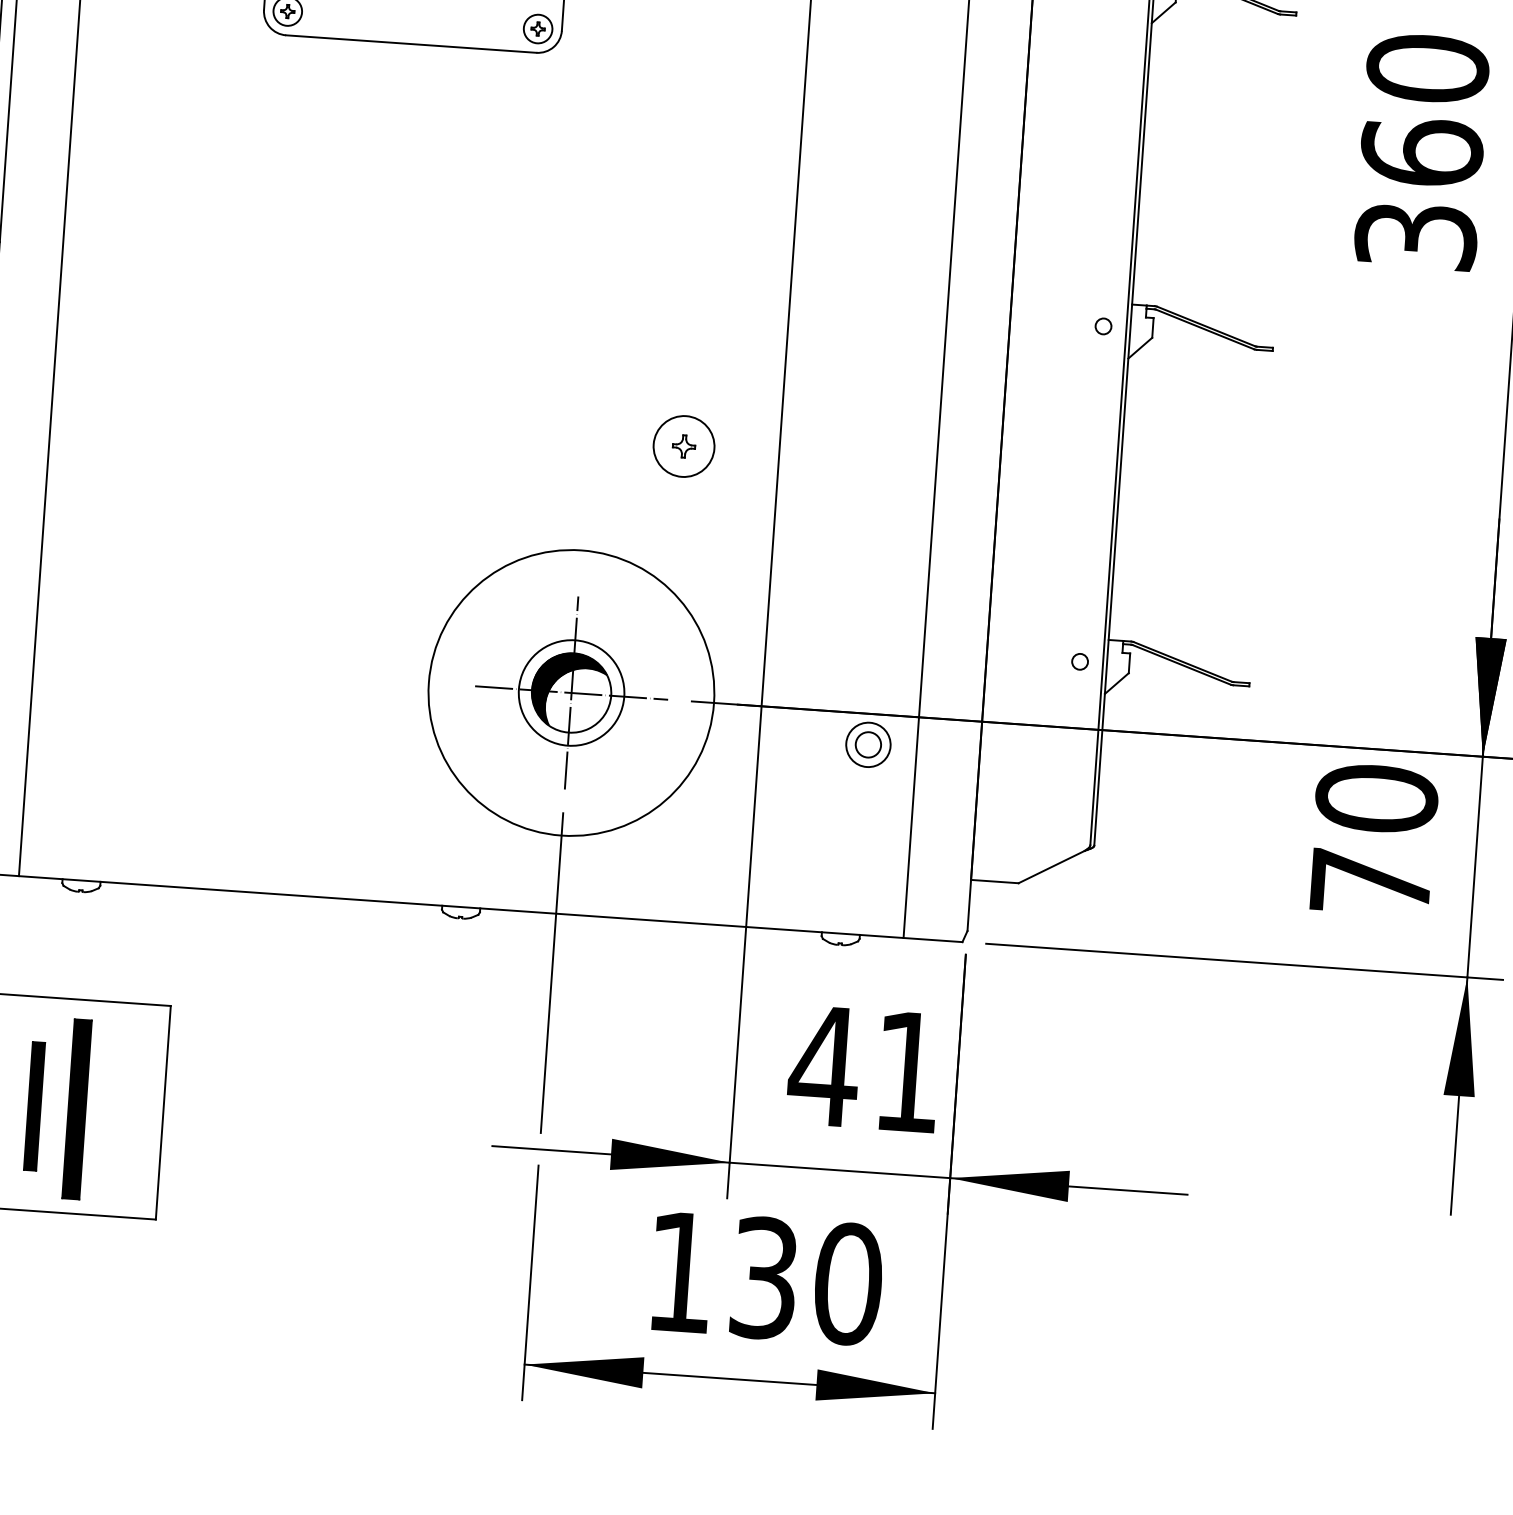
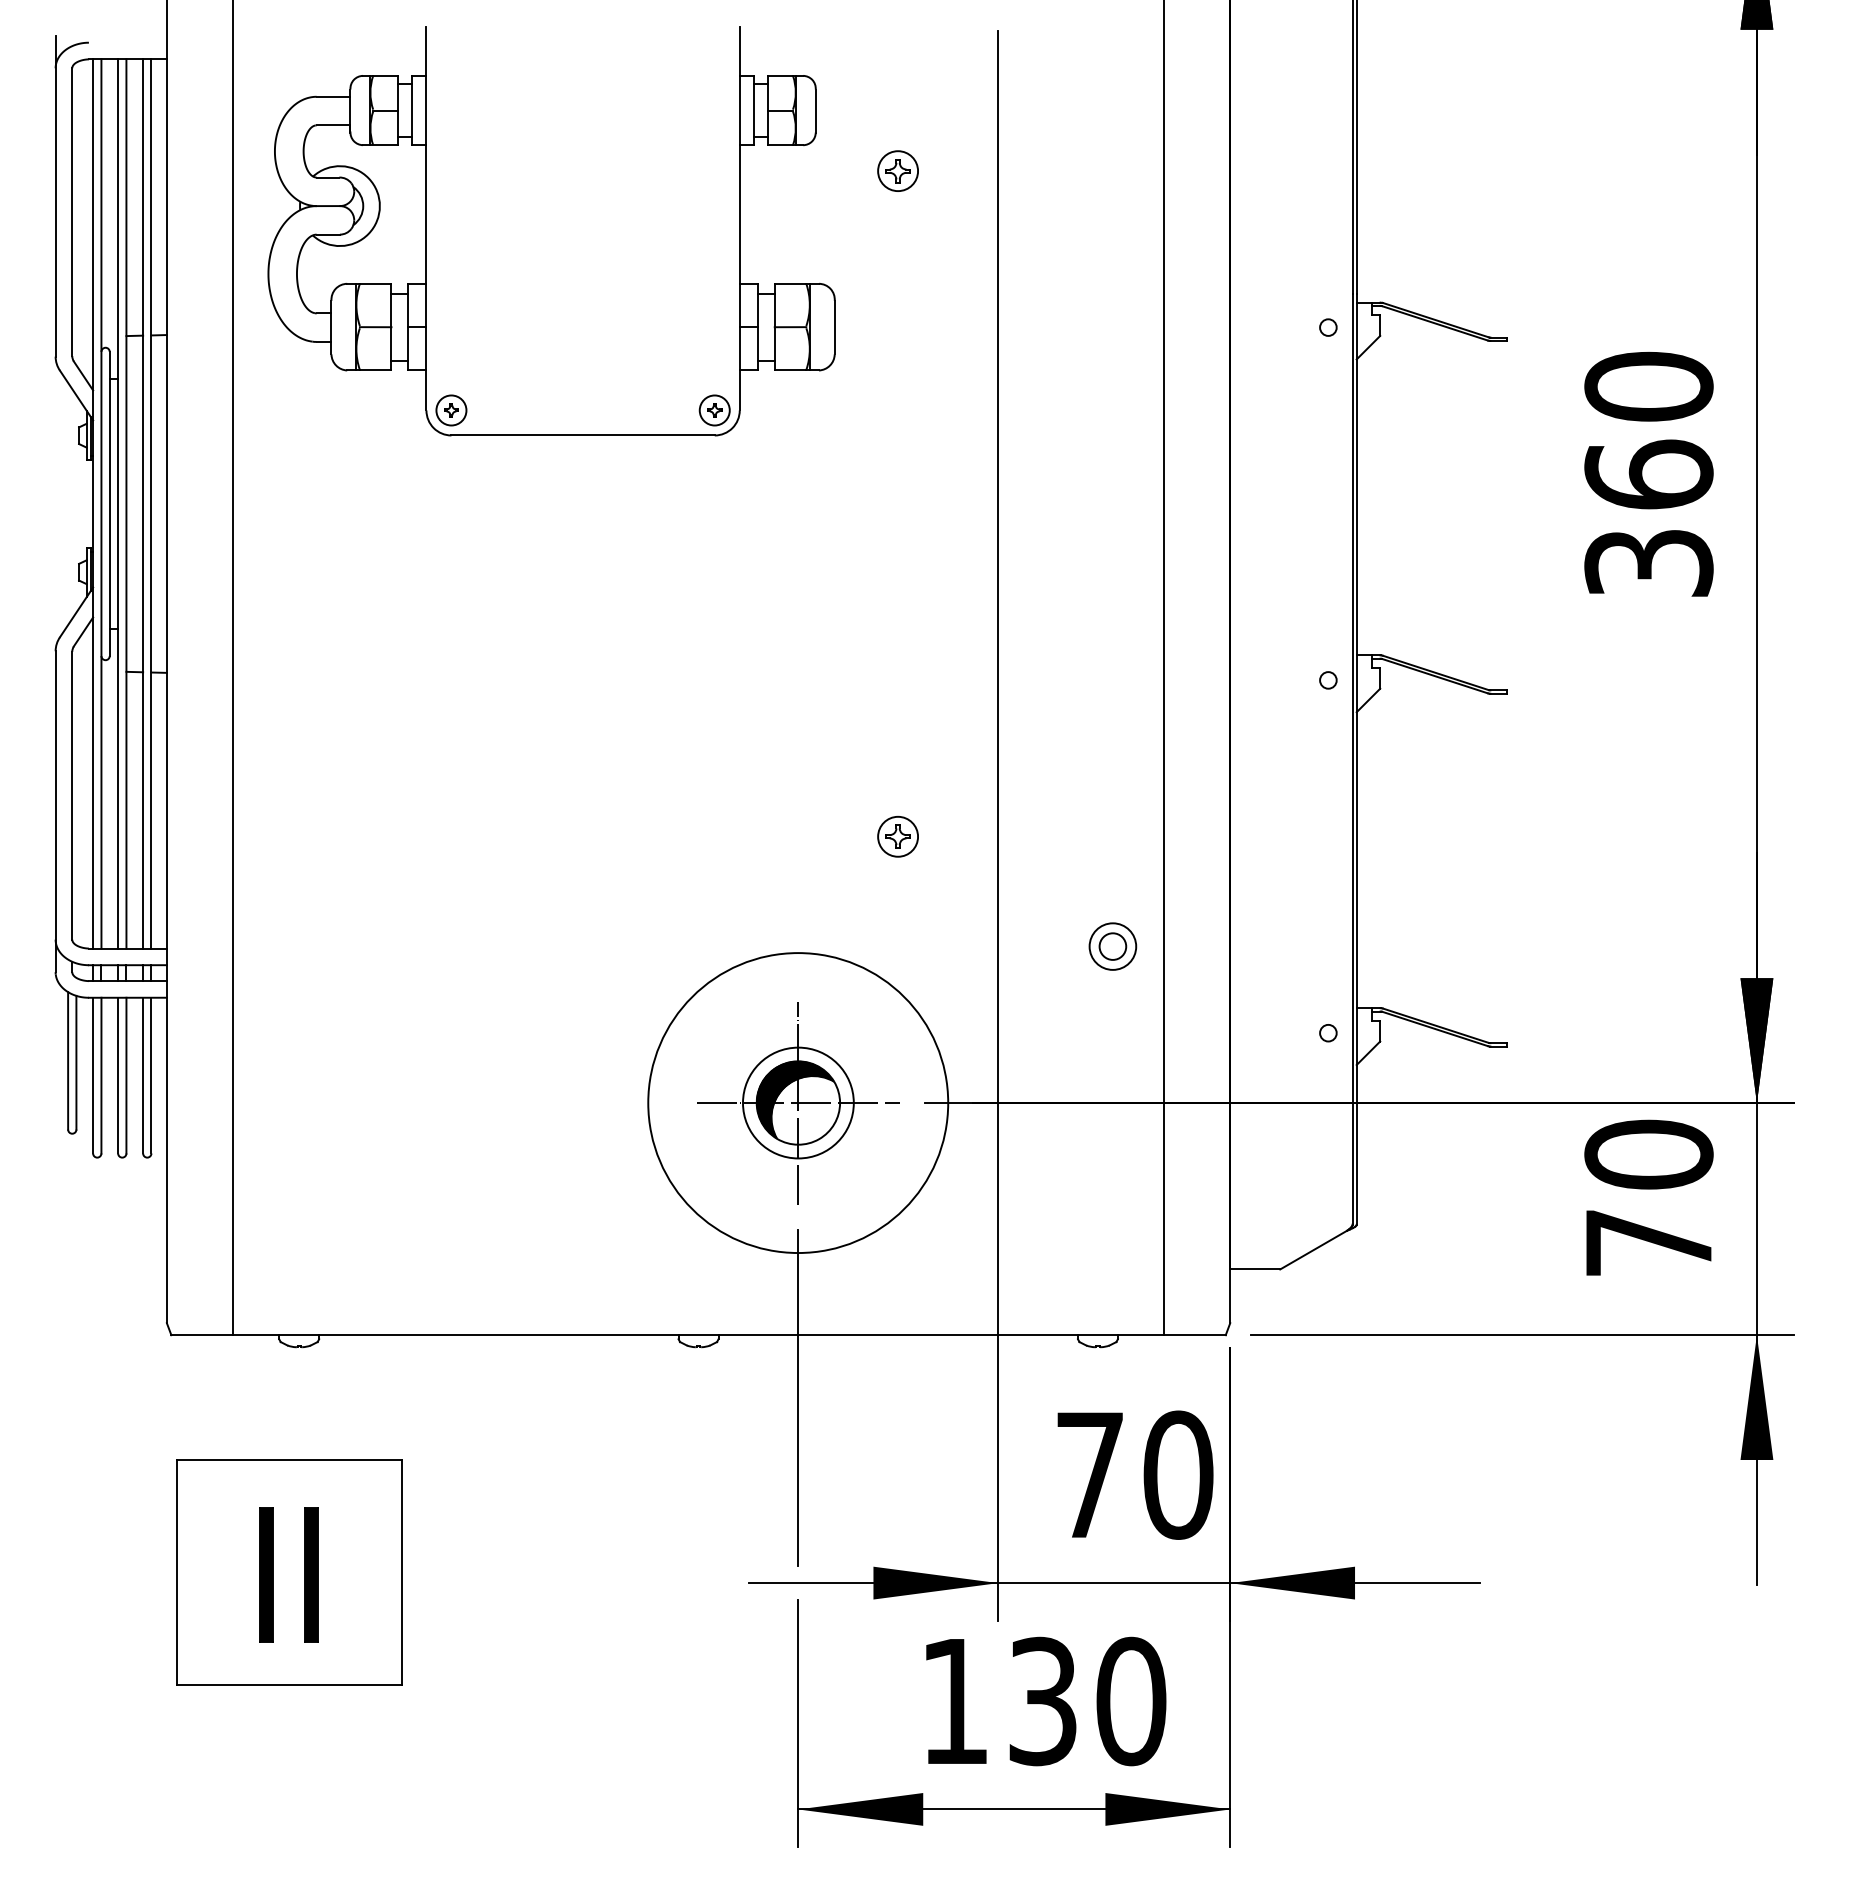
circle: (684, 446) -> (898, 836), size x0.62
part: (868, 744) -> (1112, 946), moved
text: (865, 1068) -> (1133, 1474), 41 -> 70
part: (77, 1108) -> (311, 1574), size x0.71

